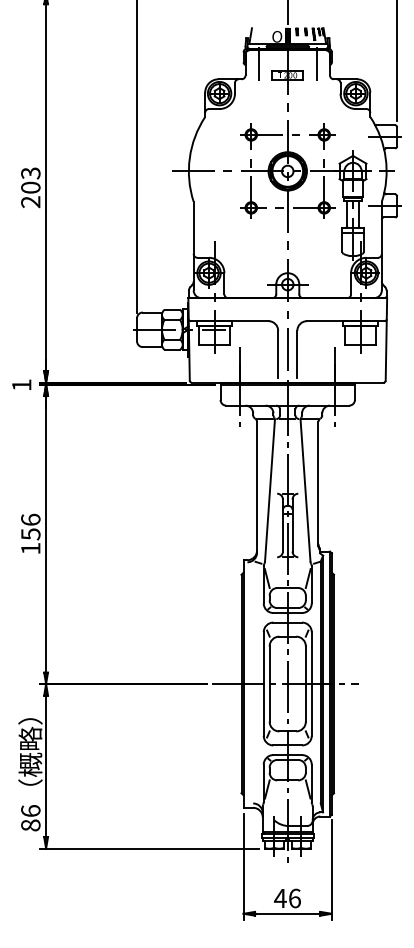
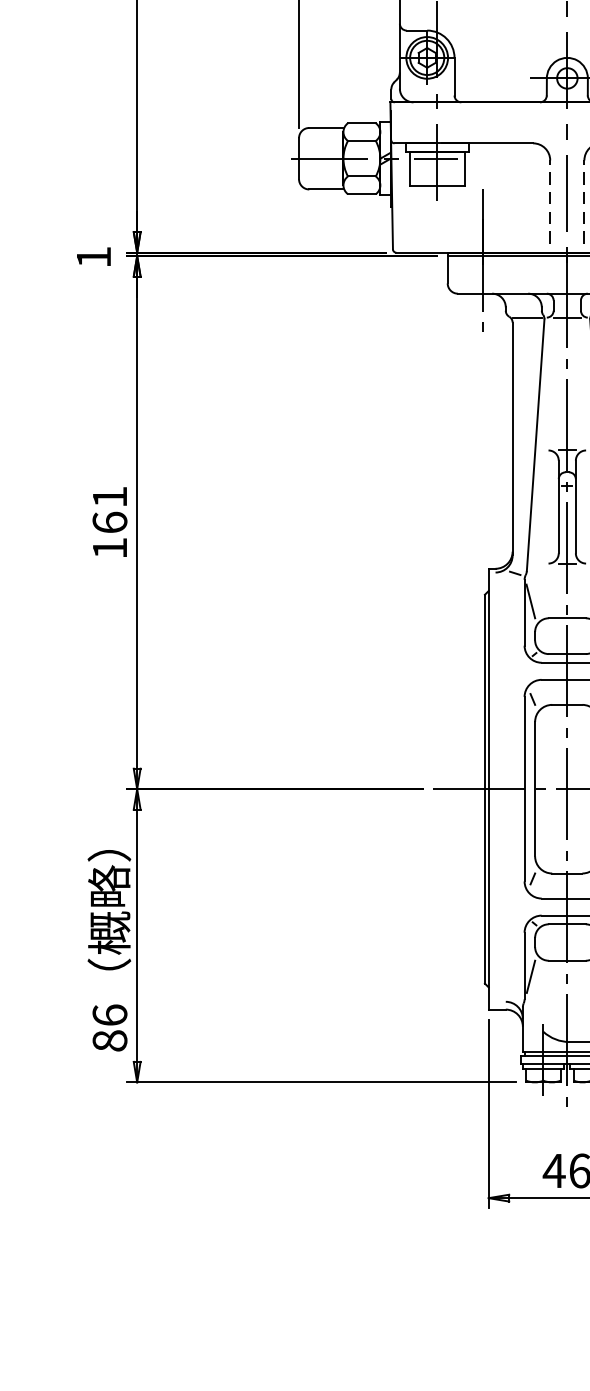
line: (278, 353) -> (550, 200), solid -> dashed
line: (297, 353) -> (584, 200), solid -> dashed
text: (30, 526) -> (109, 508), 156 -> 161

